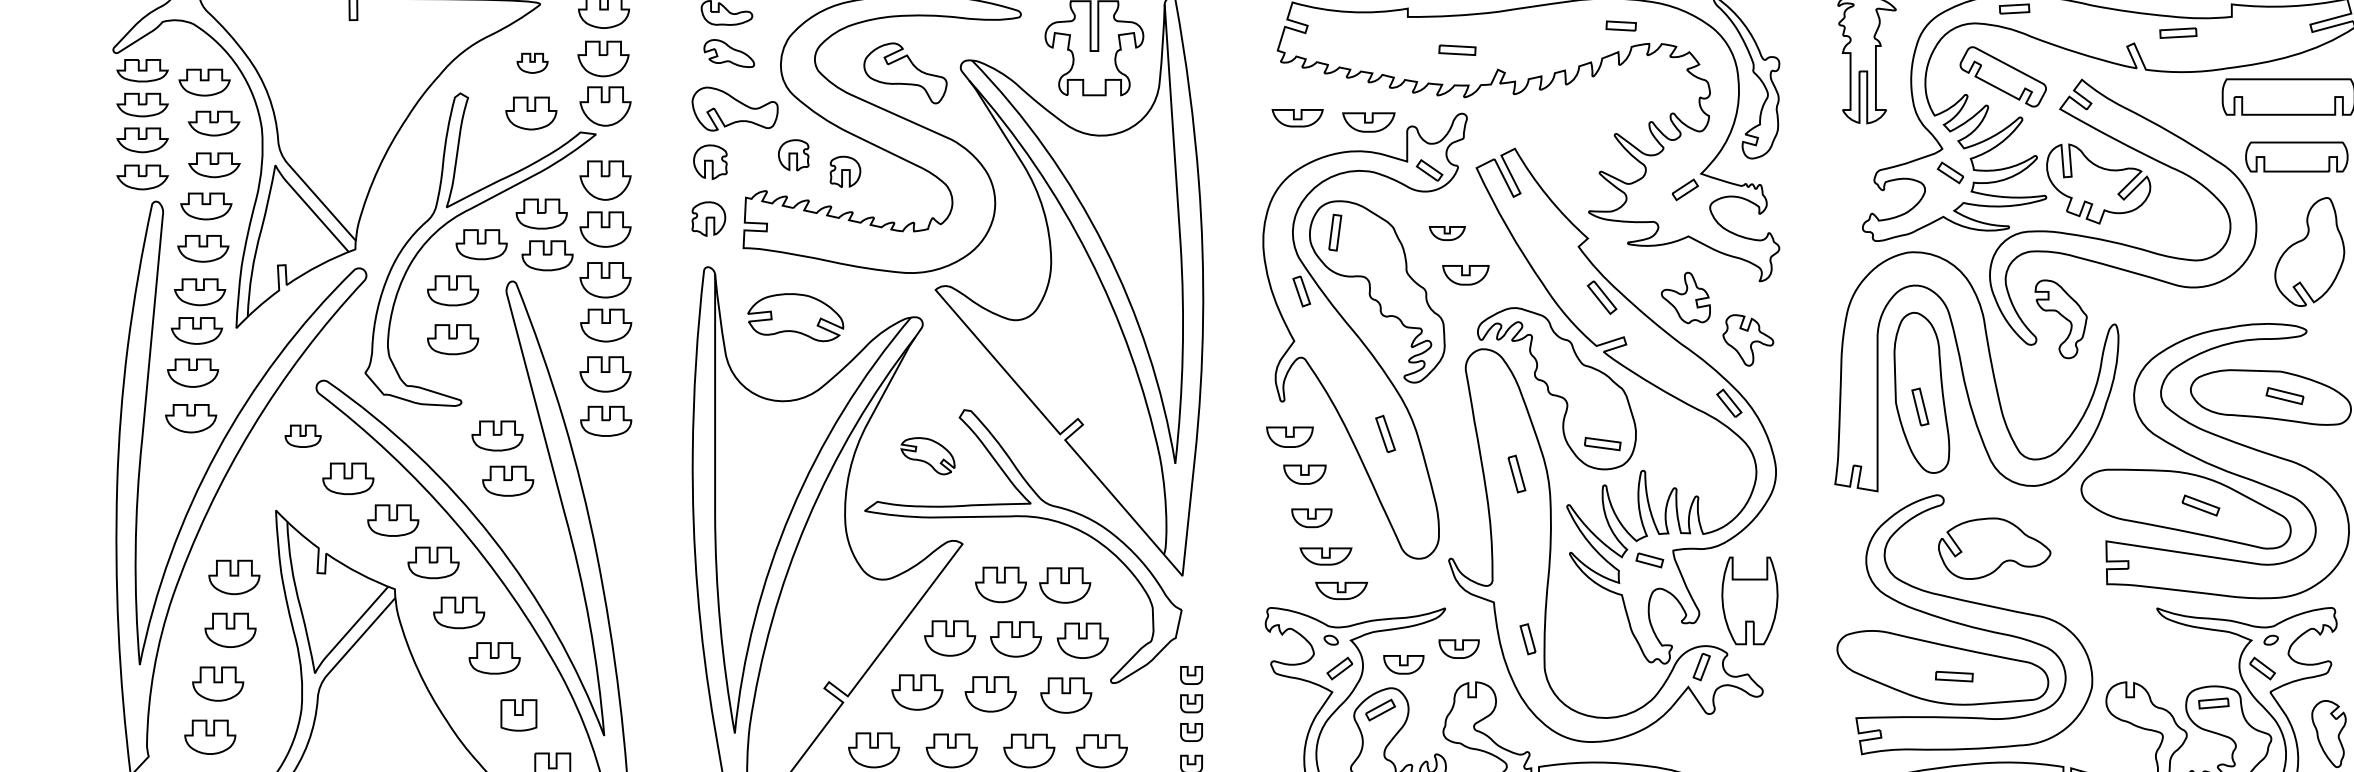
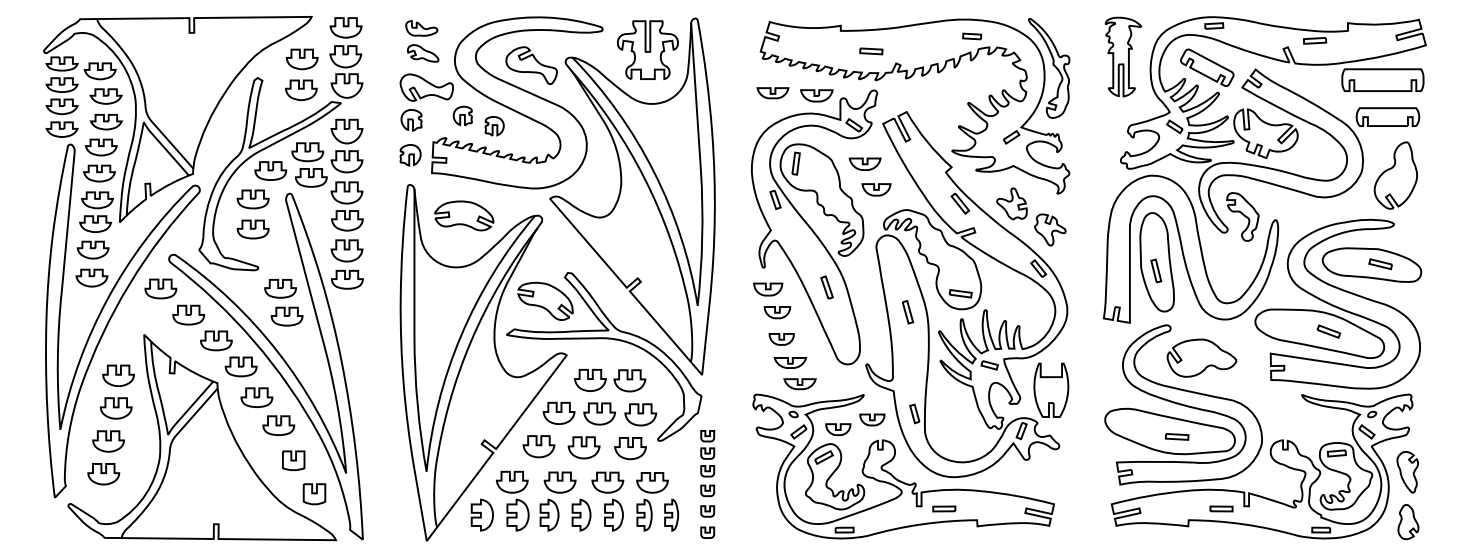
part: (531, 63) -> (301, 59), size x1.67
part: (1446, 232) -> (864, 163), size x1.43
part: (302, 435) -> (160, 288), size x1.43
part: (928, 454) -> (545, 300), size x1.67

